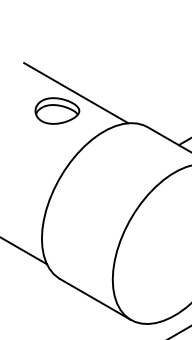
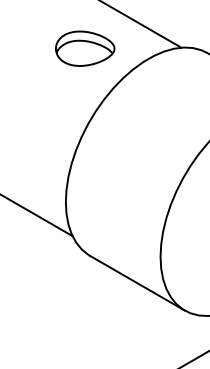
part: (57, 110) -> (85, 48), moved

